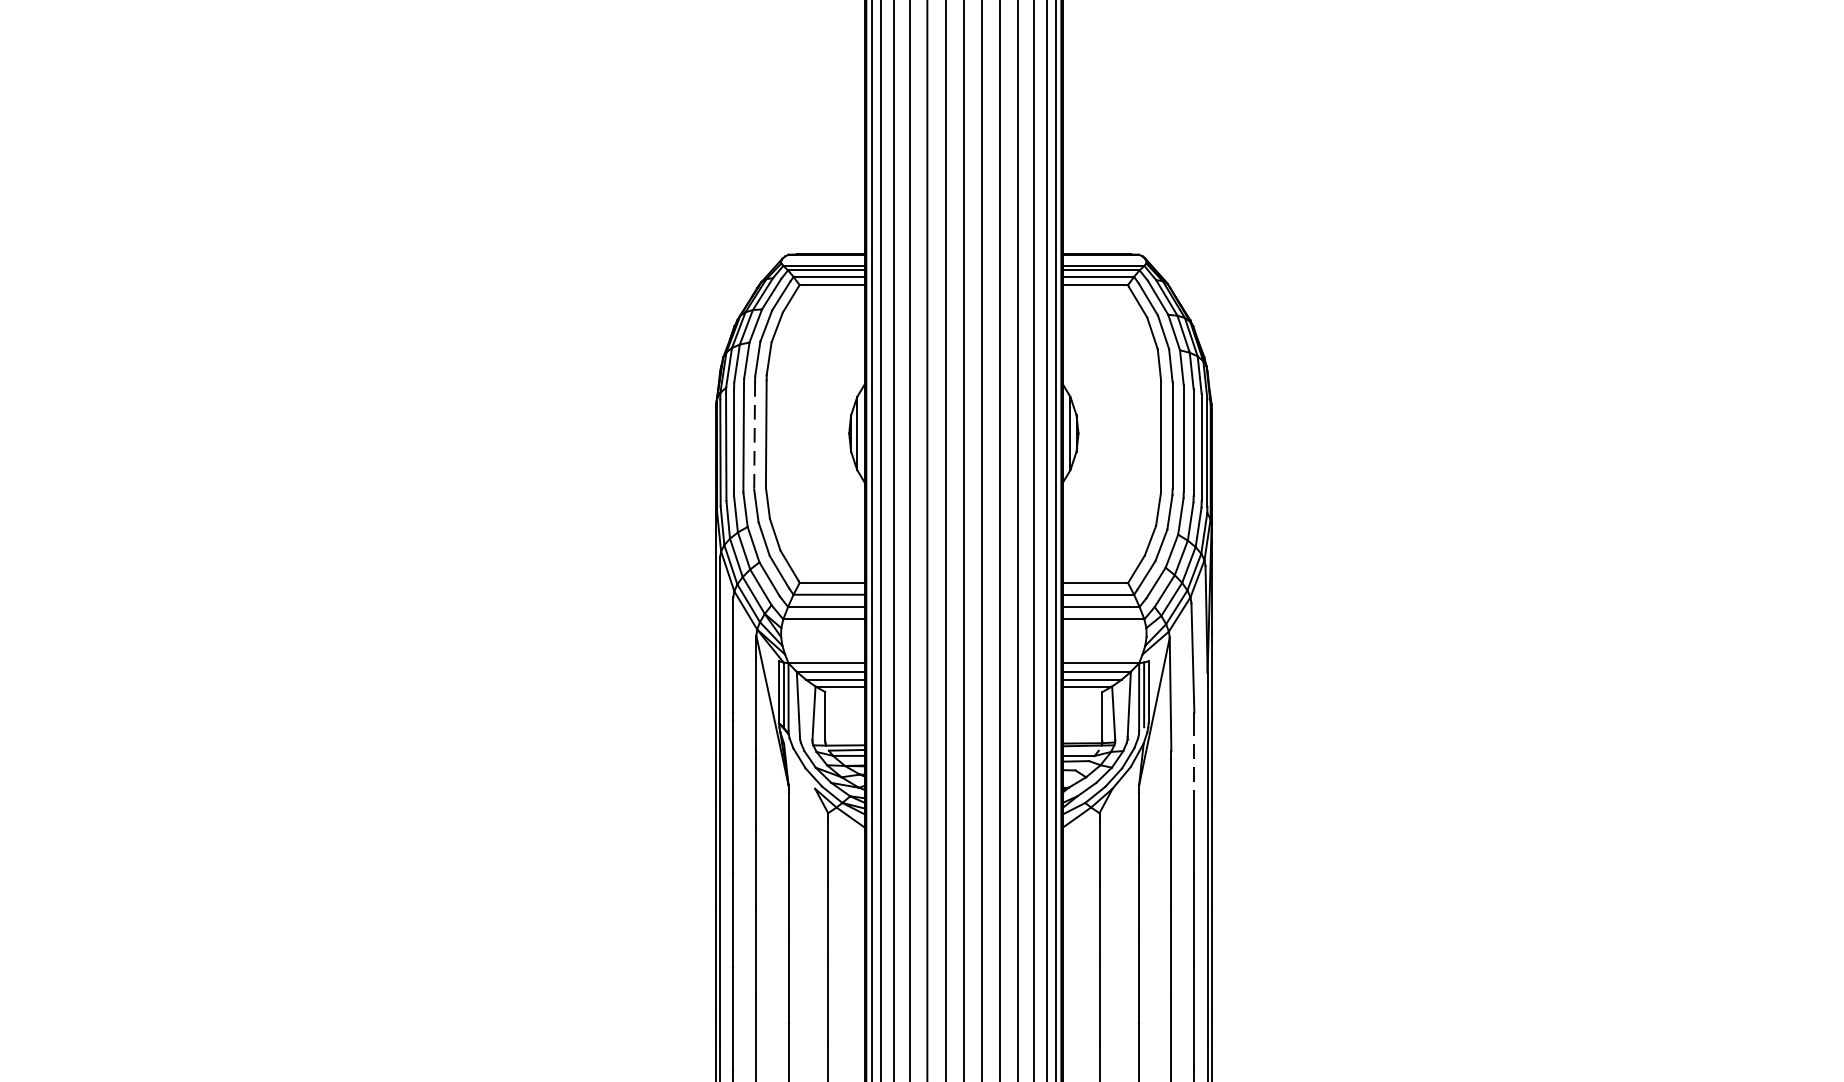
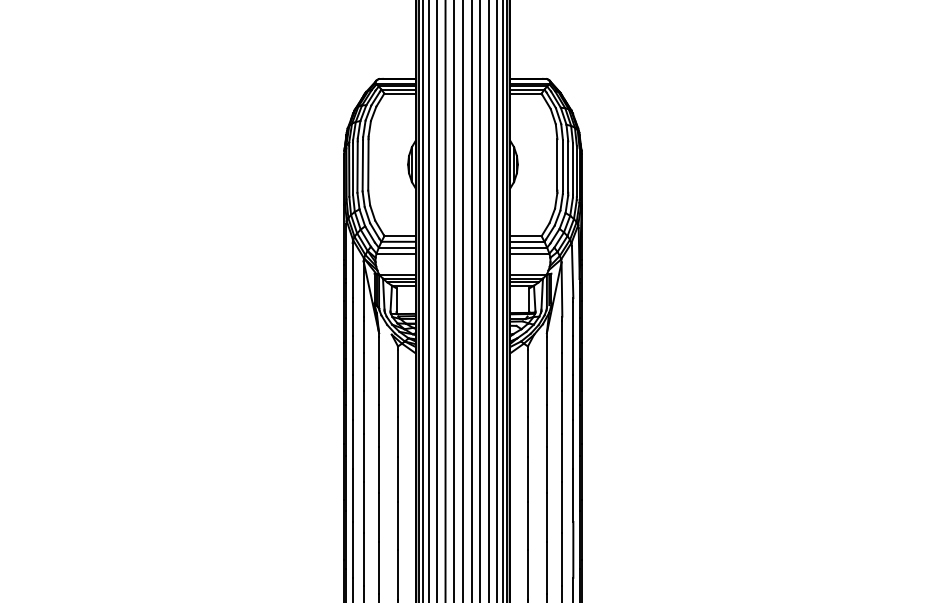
line: (753, 435) -> (362, 165), dashed -> solid
line: (1194, 757) -> (573, 319), dashed -> solid

